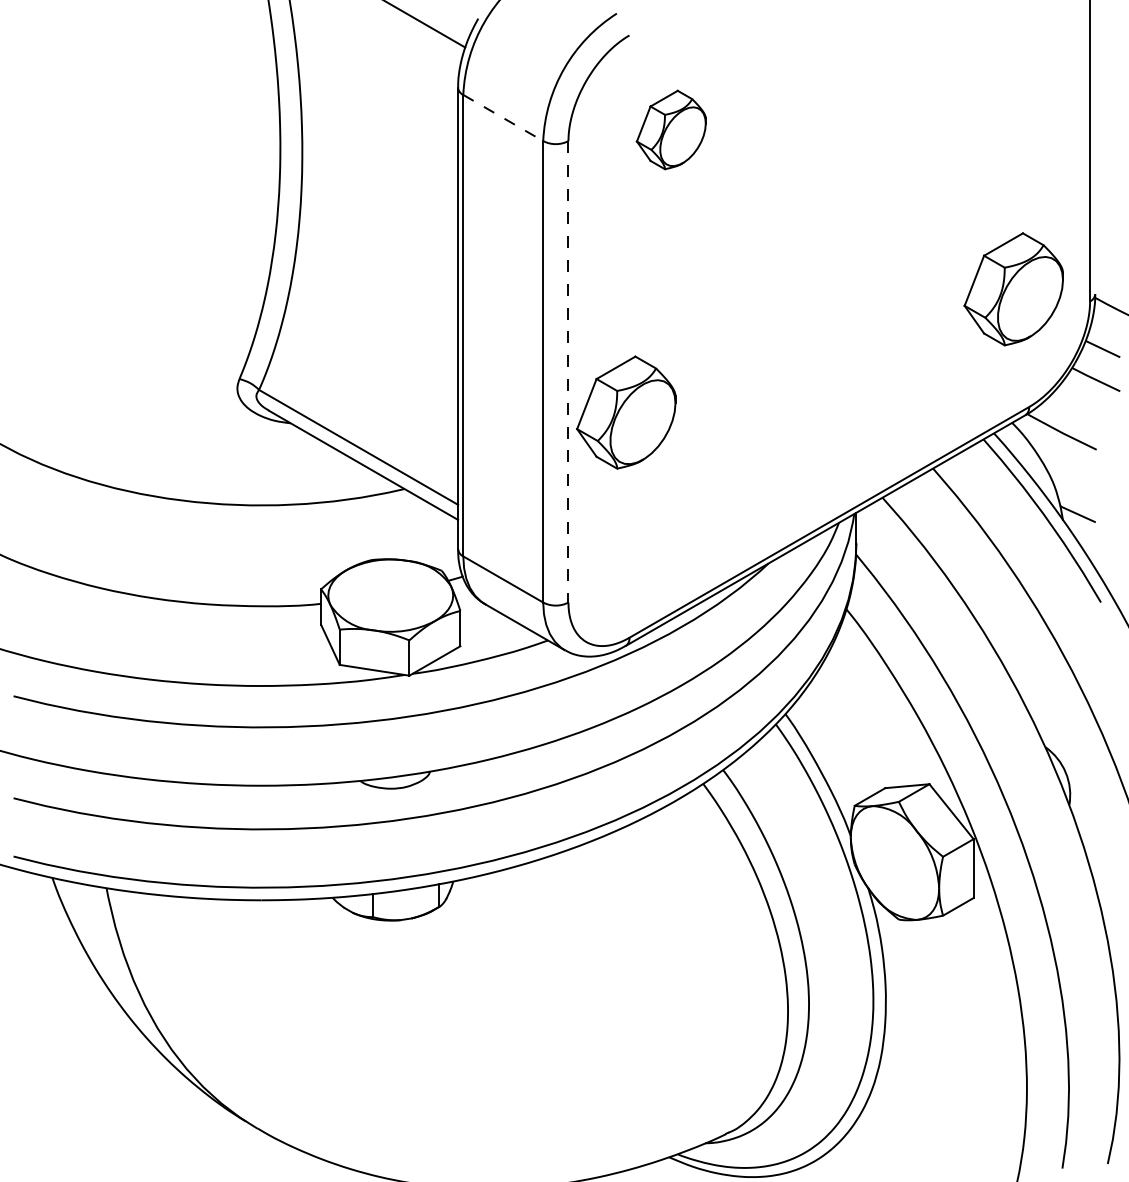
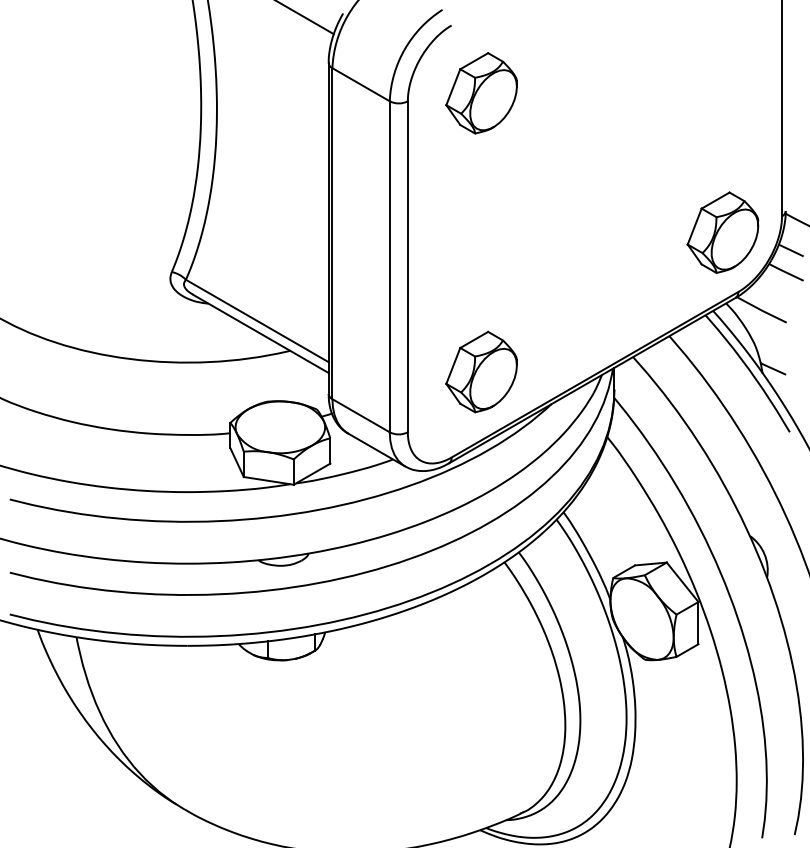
line: (503, 118) -> (361, 85), dashed -> solid
part: (671, 129) -> (481, 92), size x1.43
part: (1013, 289) -> (722, 232), moved
line: (568, 371) -> (407, 266), dashed -> solid
part: (626, 412) -> (481, 371), moved

